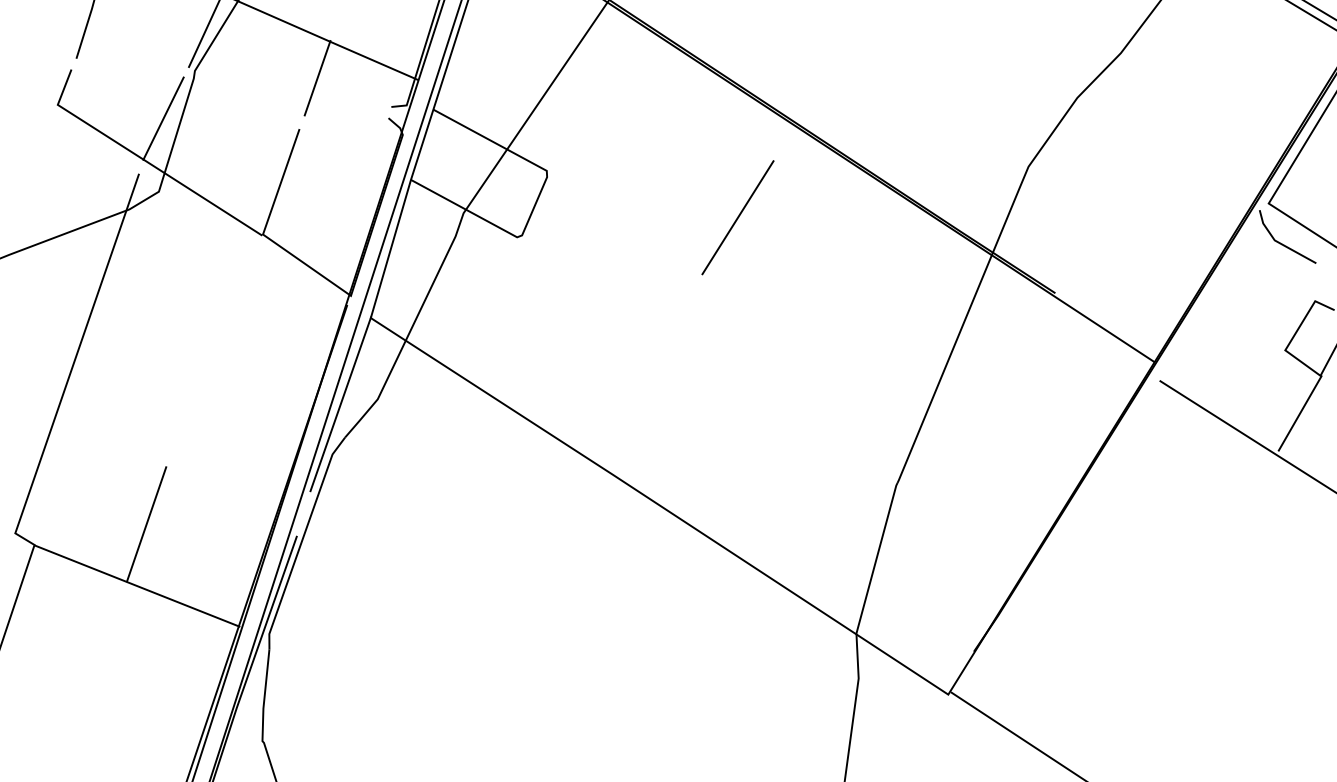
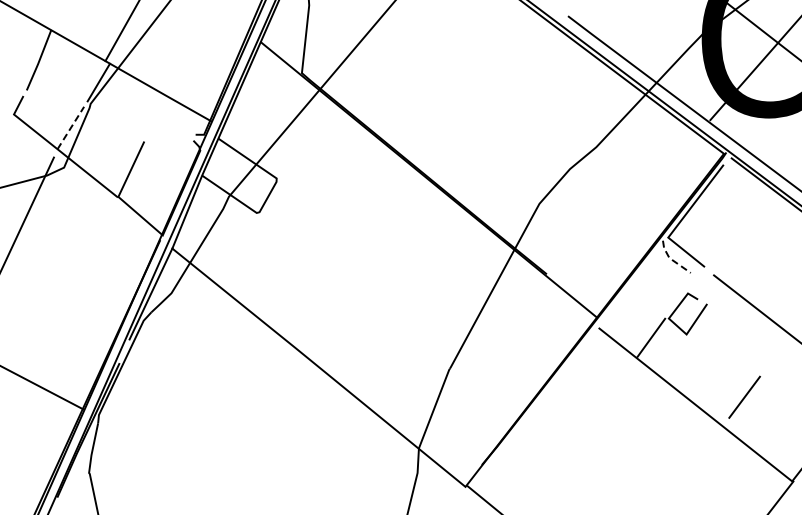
line: (316, 77) -> (156, 114), removed
line: (164, 117) -> (71, 127), solid -> dashed
line: (736, 217) -> (377, 214), removed
line: (1278, 242) -> (671, 259), solid -> dashed
line: (1300, 412) -> (651, 337), moved
line: (146, 524) -> (38, 348), removed

